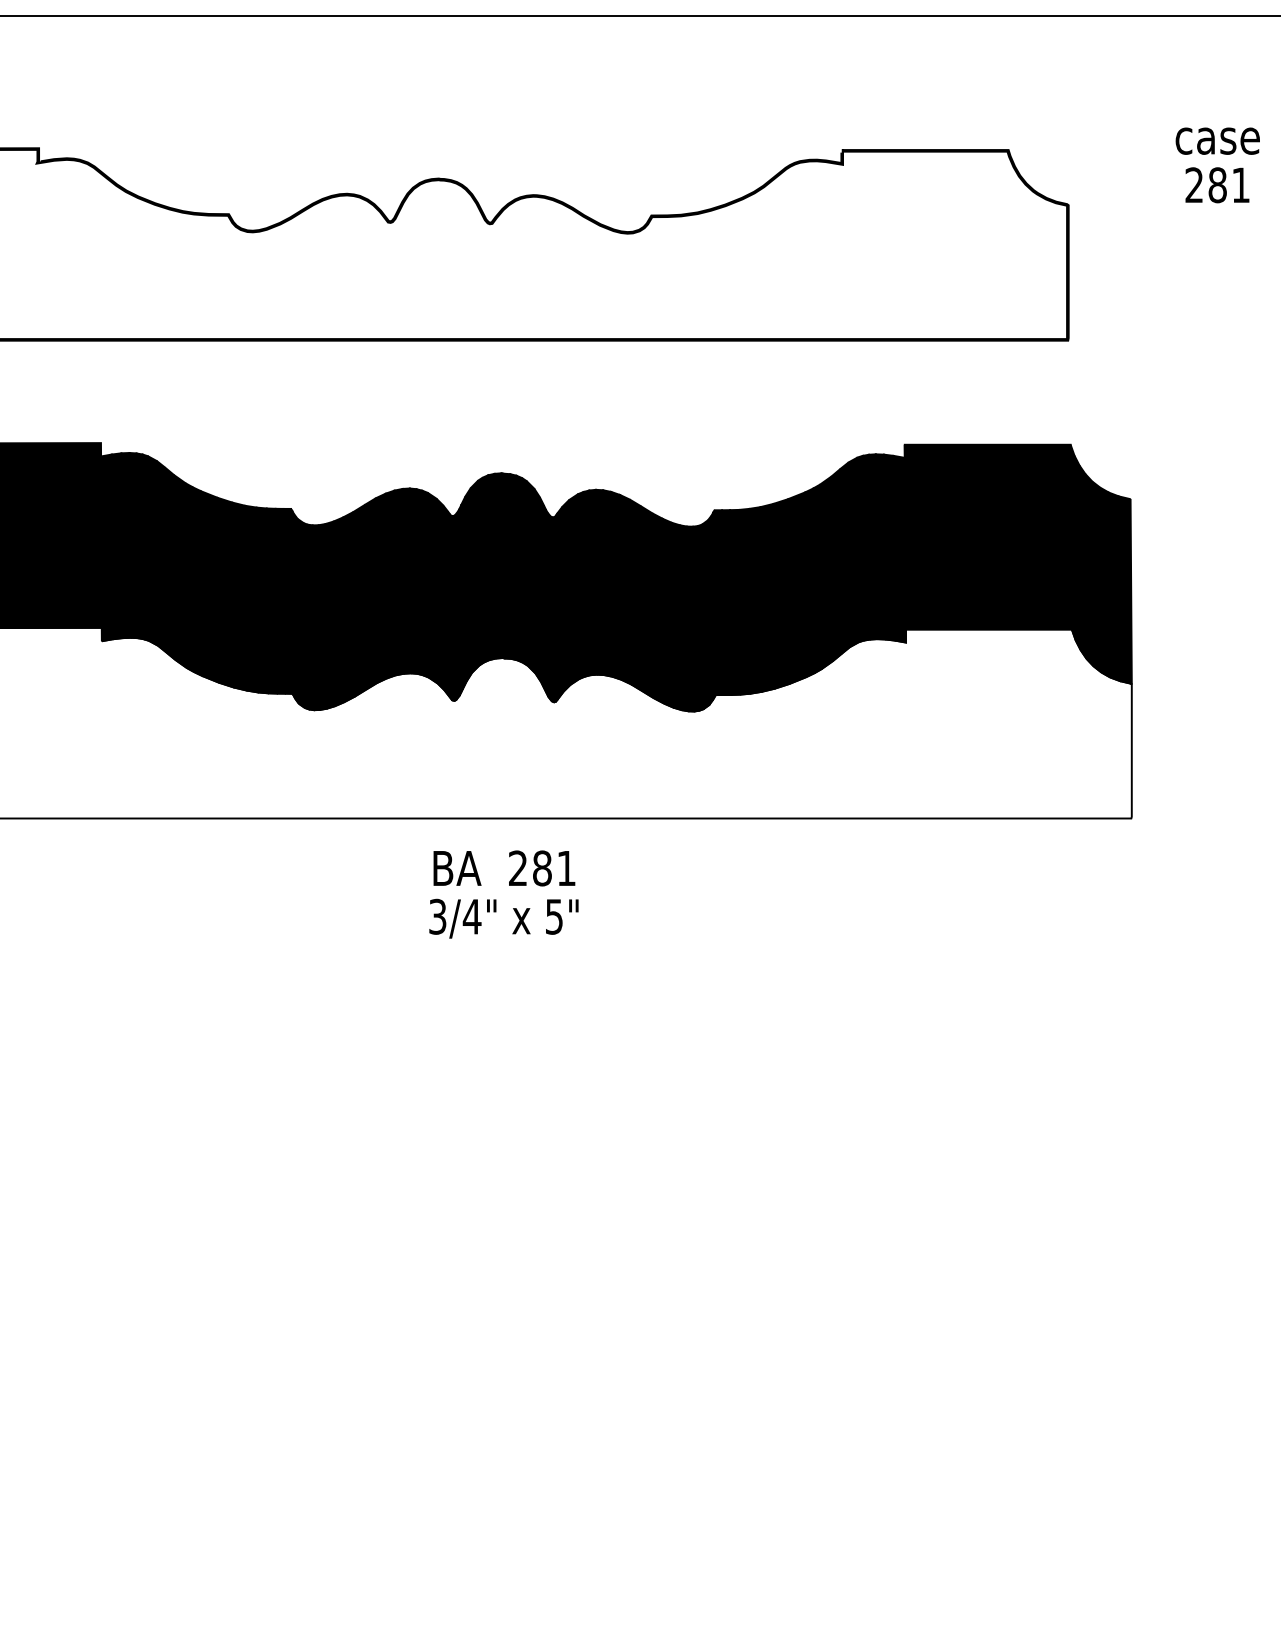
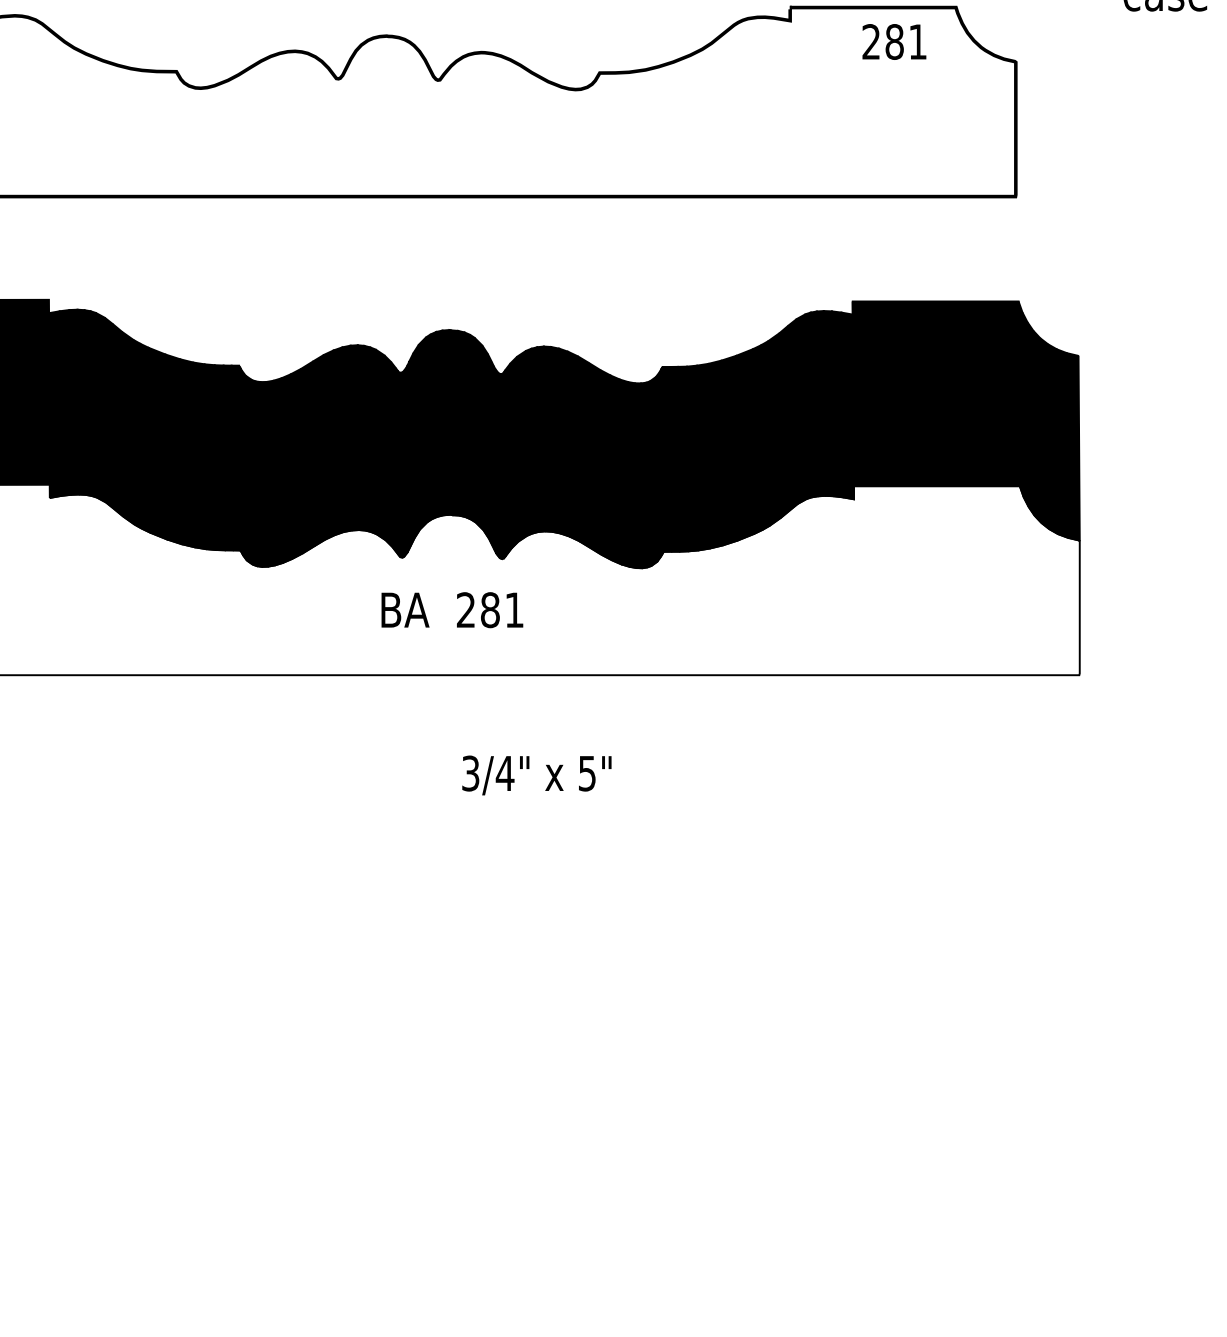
text: (1217, 185) -> (894, 42), moved
text: (504, 868) -> (452, 610), moved
text: (503, 918) -> (536, 775), moved

